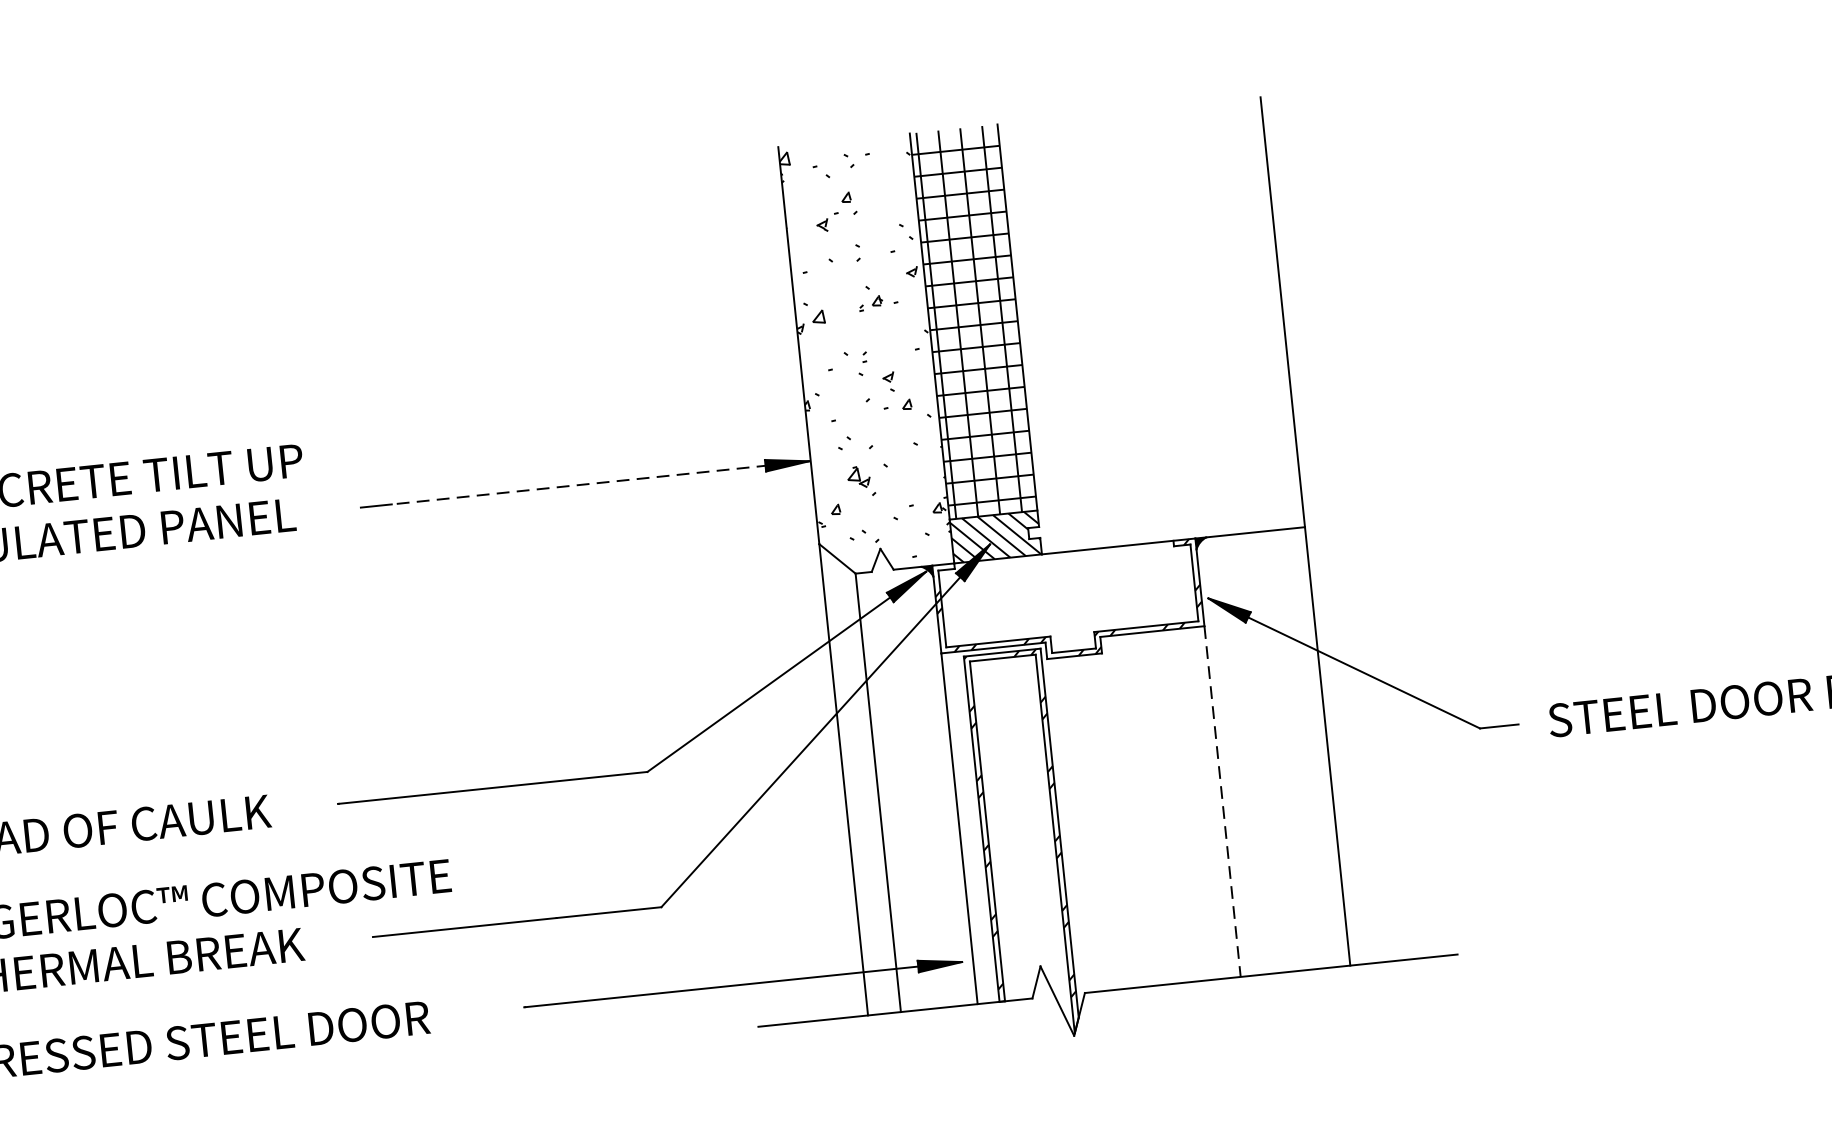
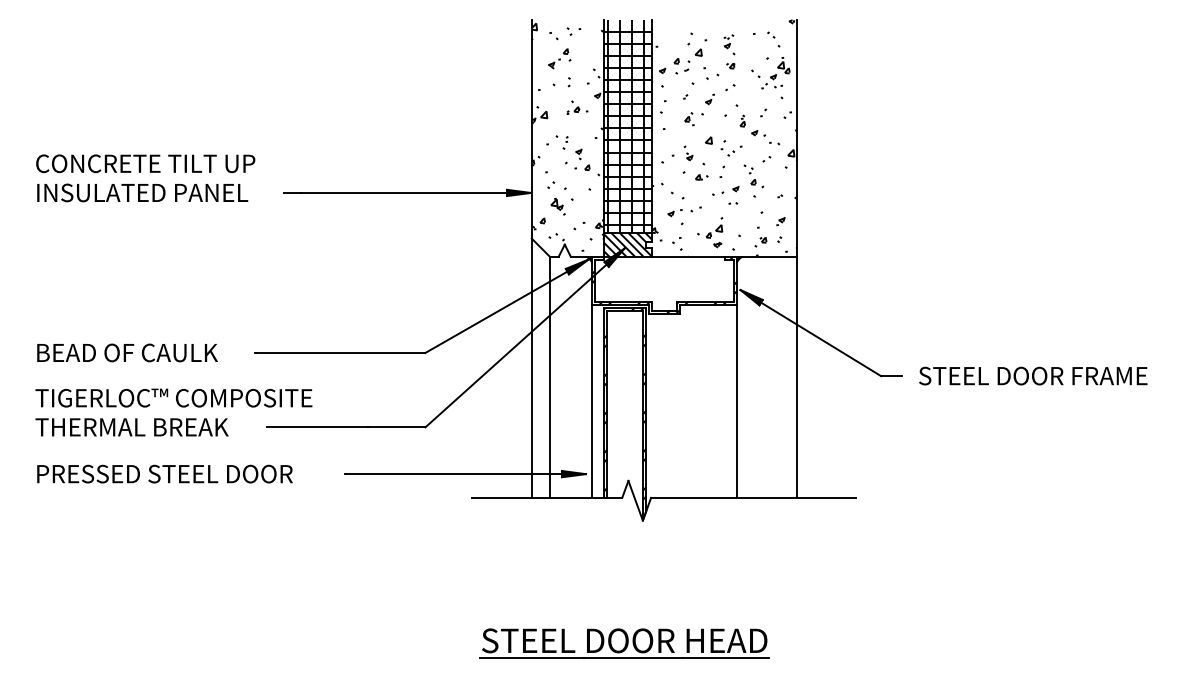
hatch: (1150, 325) -> (724, 138), added
line: (601, 481) -> (416, 192), dashed -> solid
line: (1222, 801) -> (736, 401), dashed -> solid

